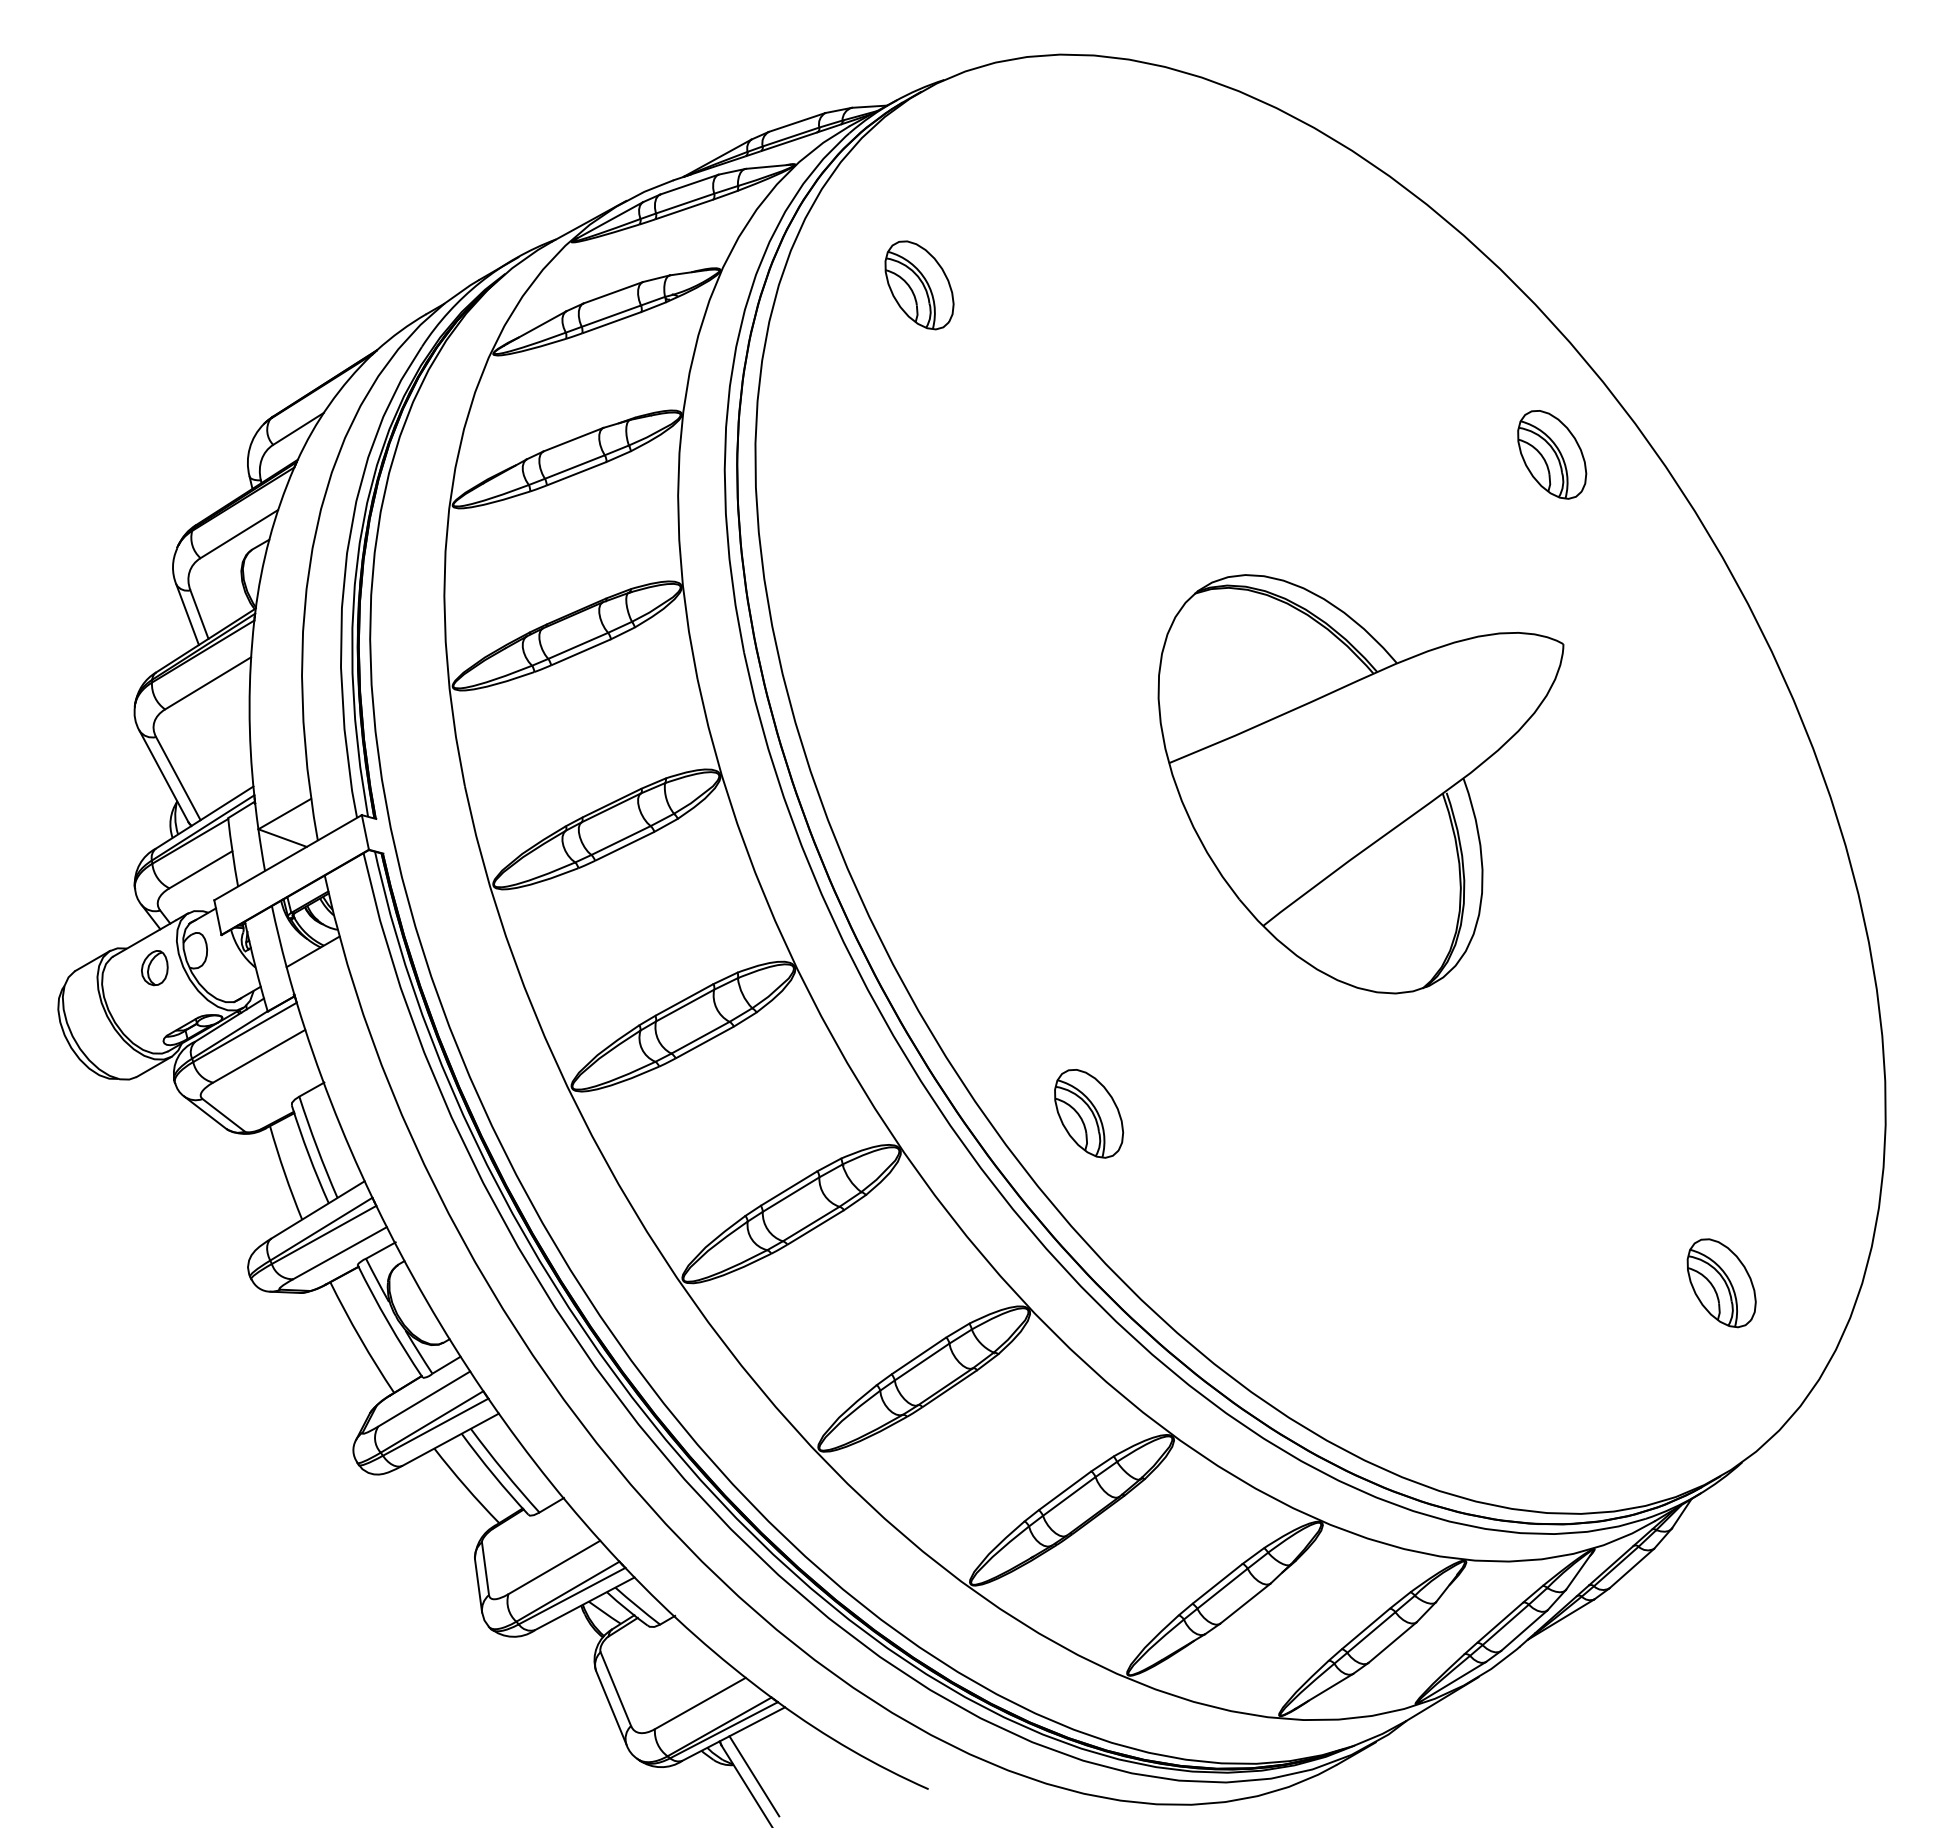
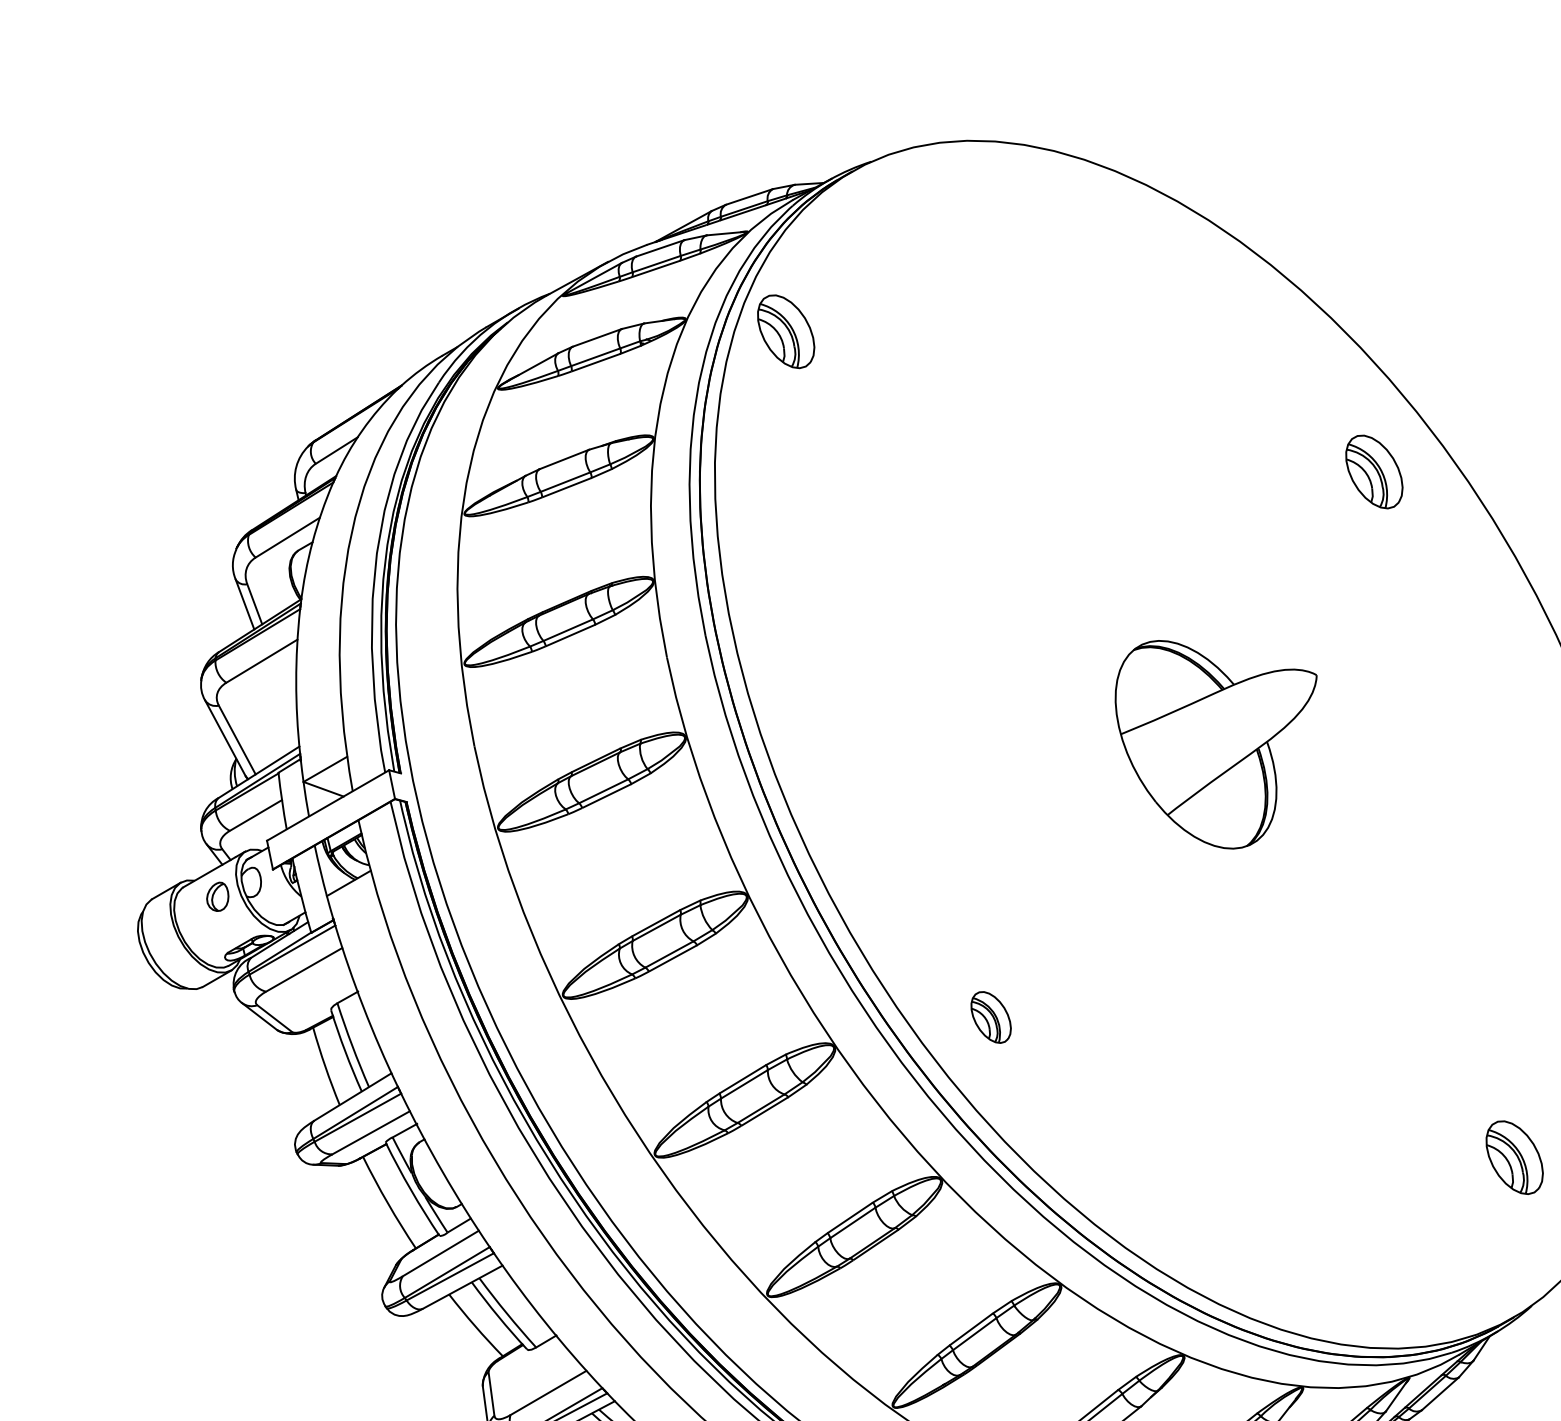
part: (919, 285) -> (786, 331), moved
part: (1360, 784) -> (1215, 744), size x0.6
part: (1089, 1113) -> (991, 1017), size x0.7

